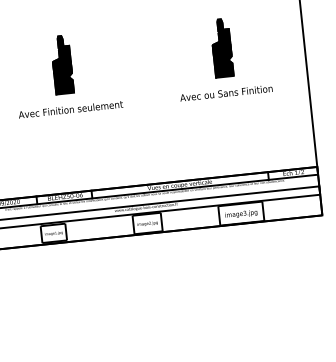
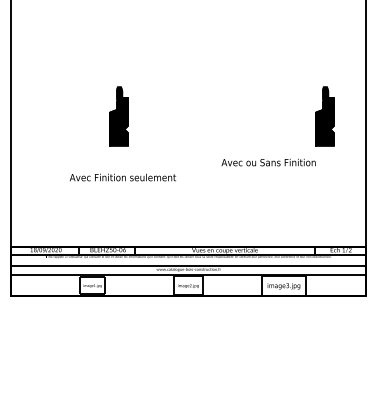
part: (221, 48) -> (324, 116), moved
text: (226, 93) -> (268, 162), moved
text: (70, 109) -> (122, 177), moved

